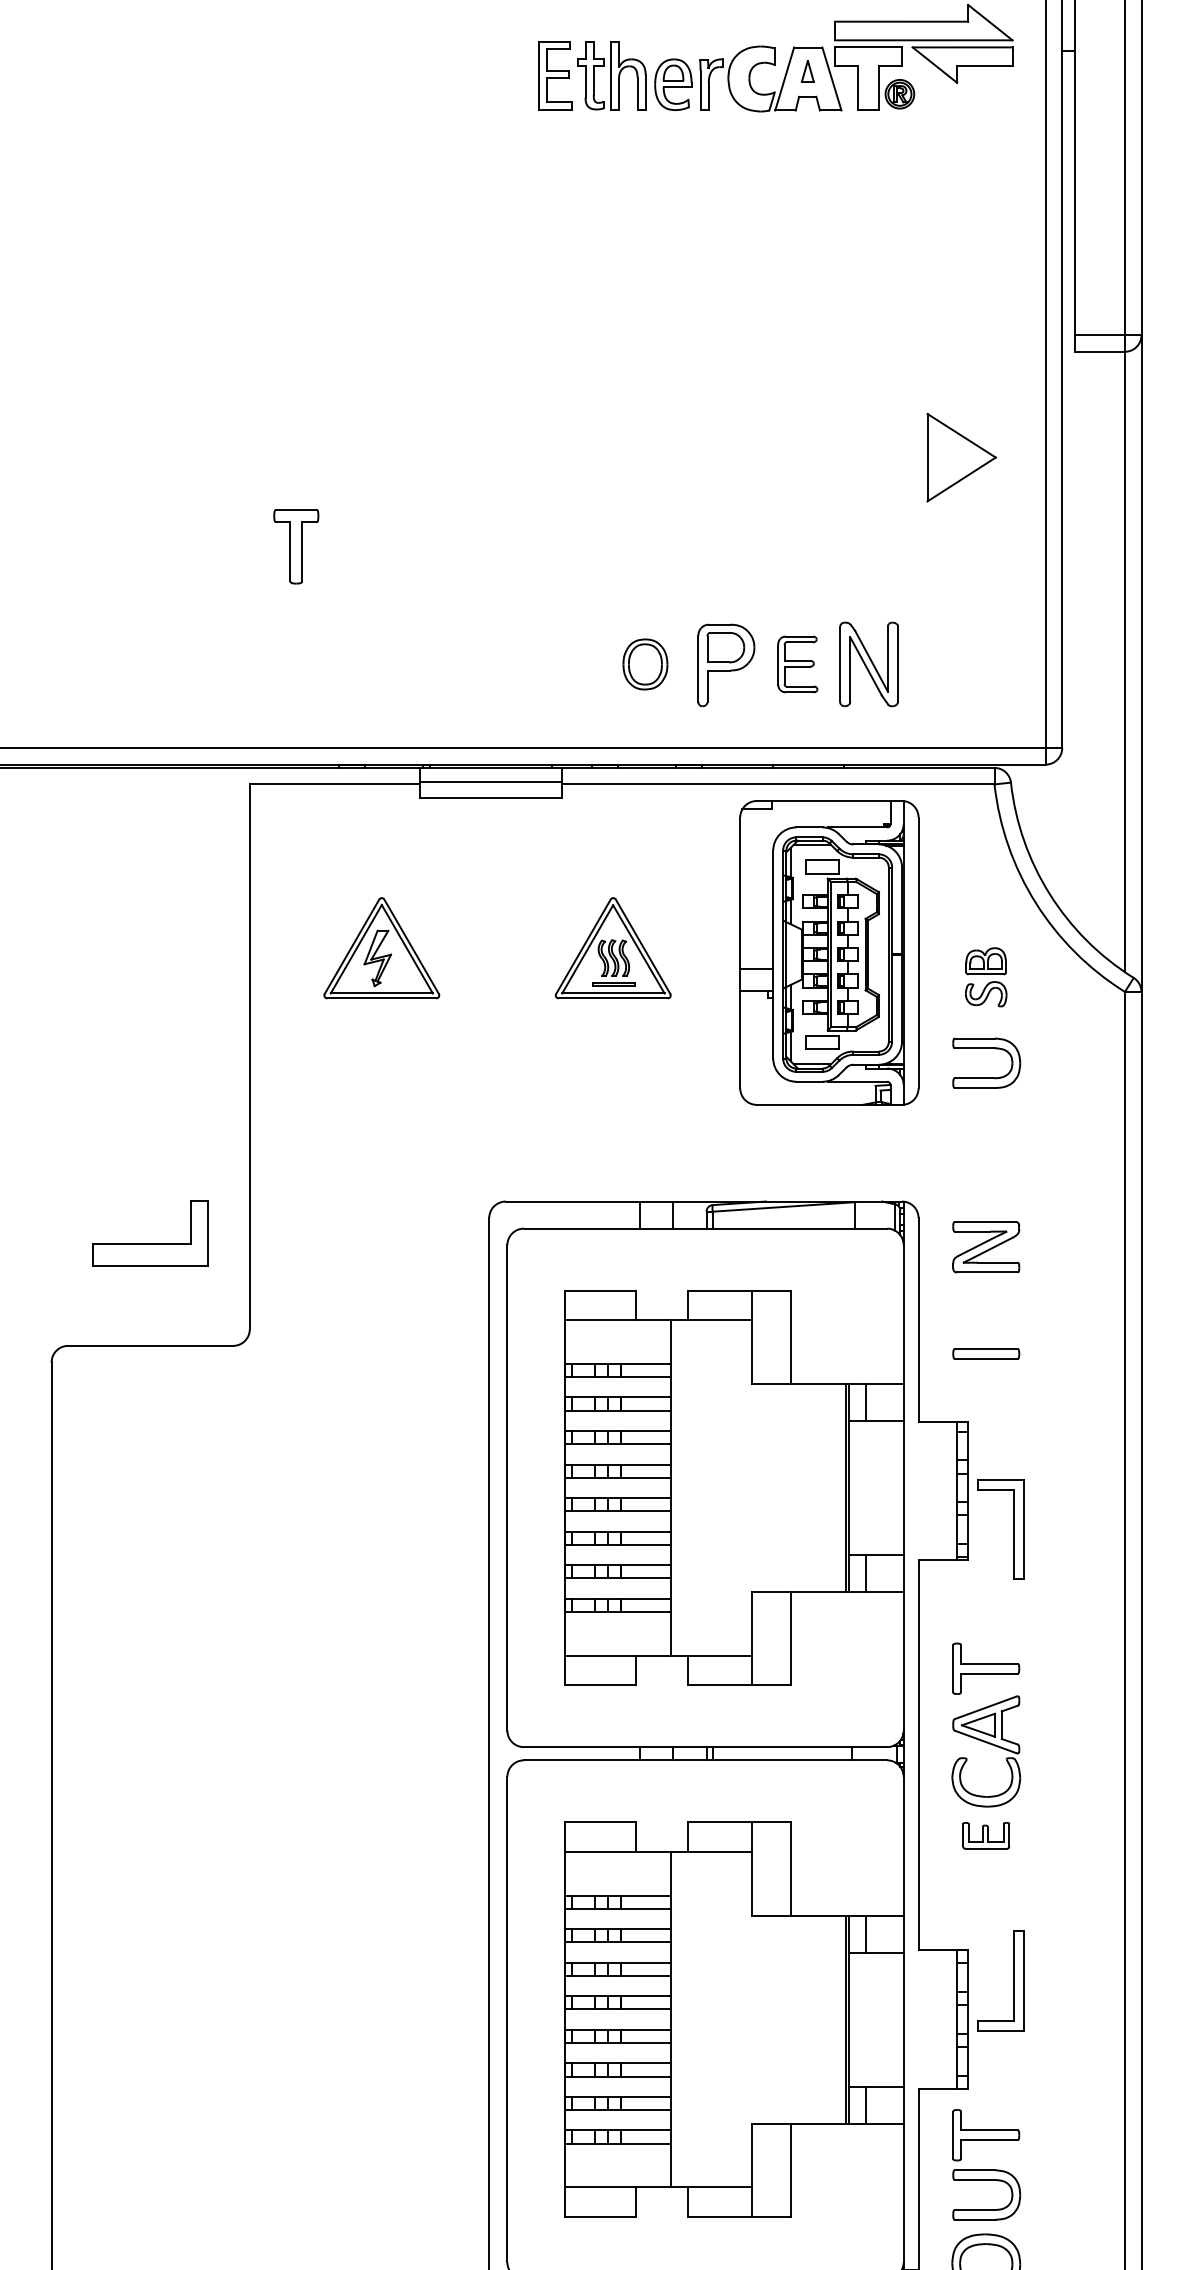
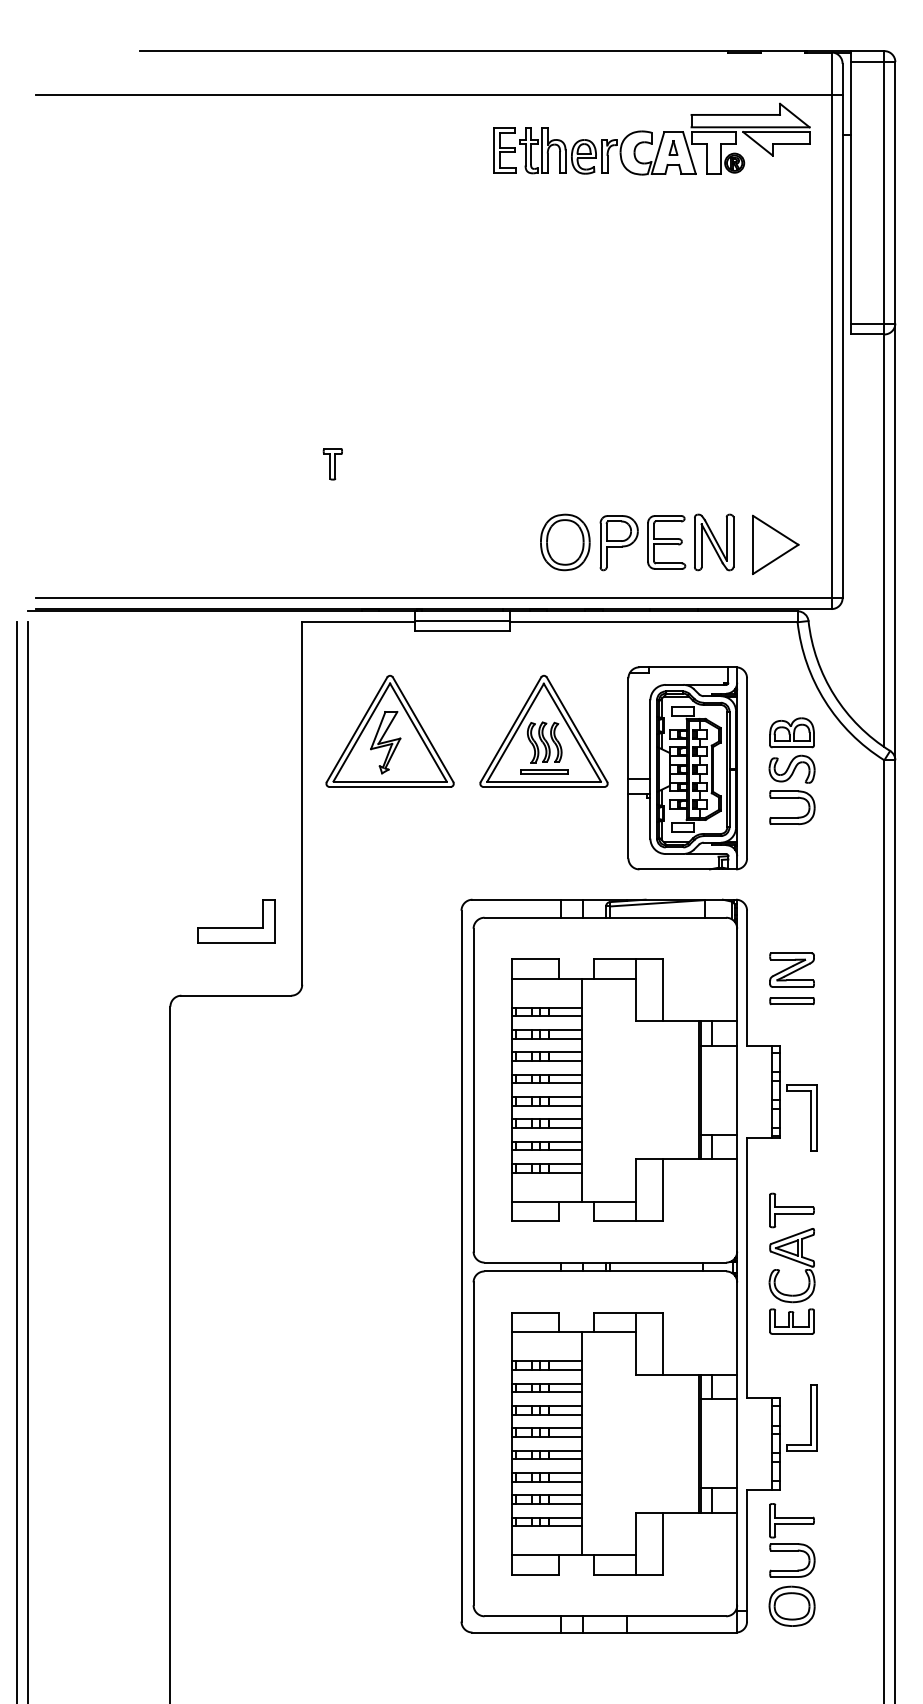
part: (961, 457) -> (775, 544), moved
part: (295, 547) -> (332, 464), size x0.62
part: (645, 664) -> (565, 542), size x1.67
part: (797, 664) -> (666, 542), size x1.43
part: (380, 947) -> (389, 730), size x1.67
part: (612, 947) -> (543, 730), size x1.67
part: (828, 953) -> (687, 768), moved
part: (985, 977) -> (791, 750), size x1.67
part: (985, 1246) -> (791, 969), moved
part: (985, 1835) -> (791, 1321), size x1.43

